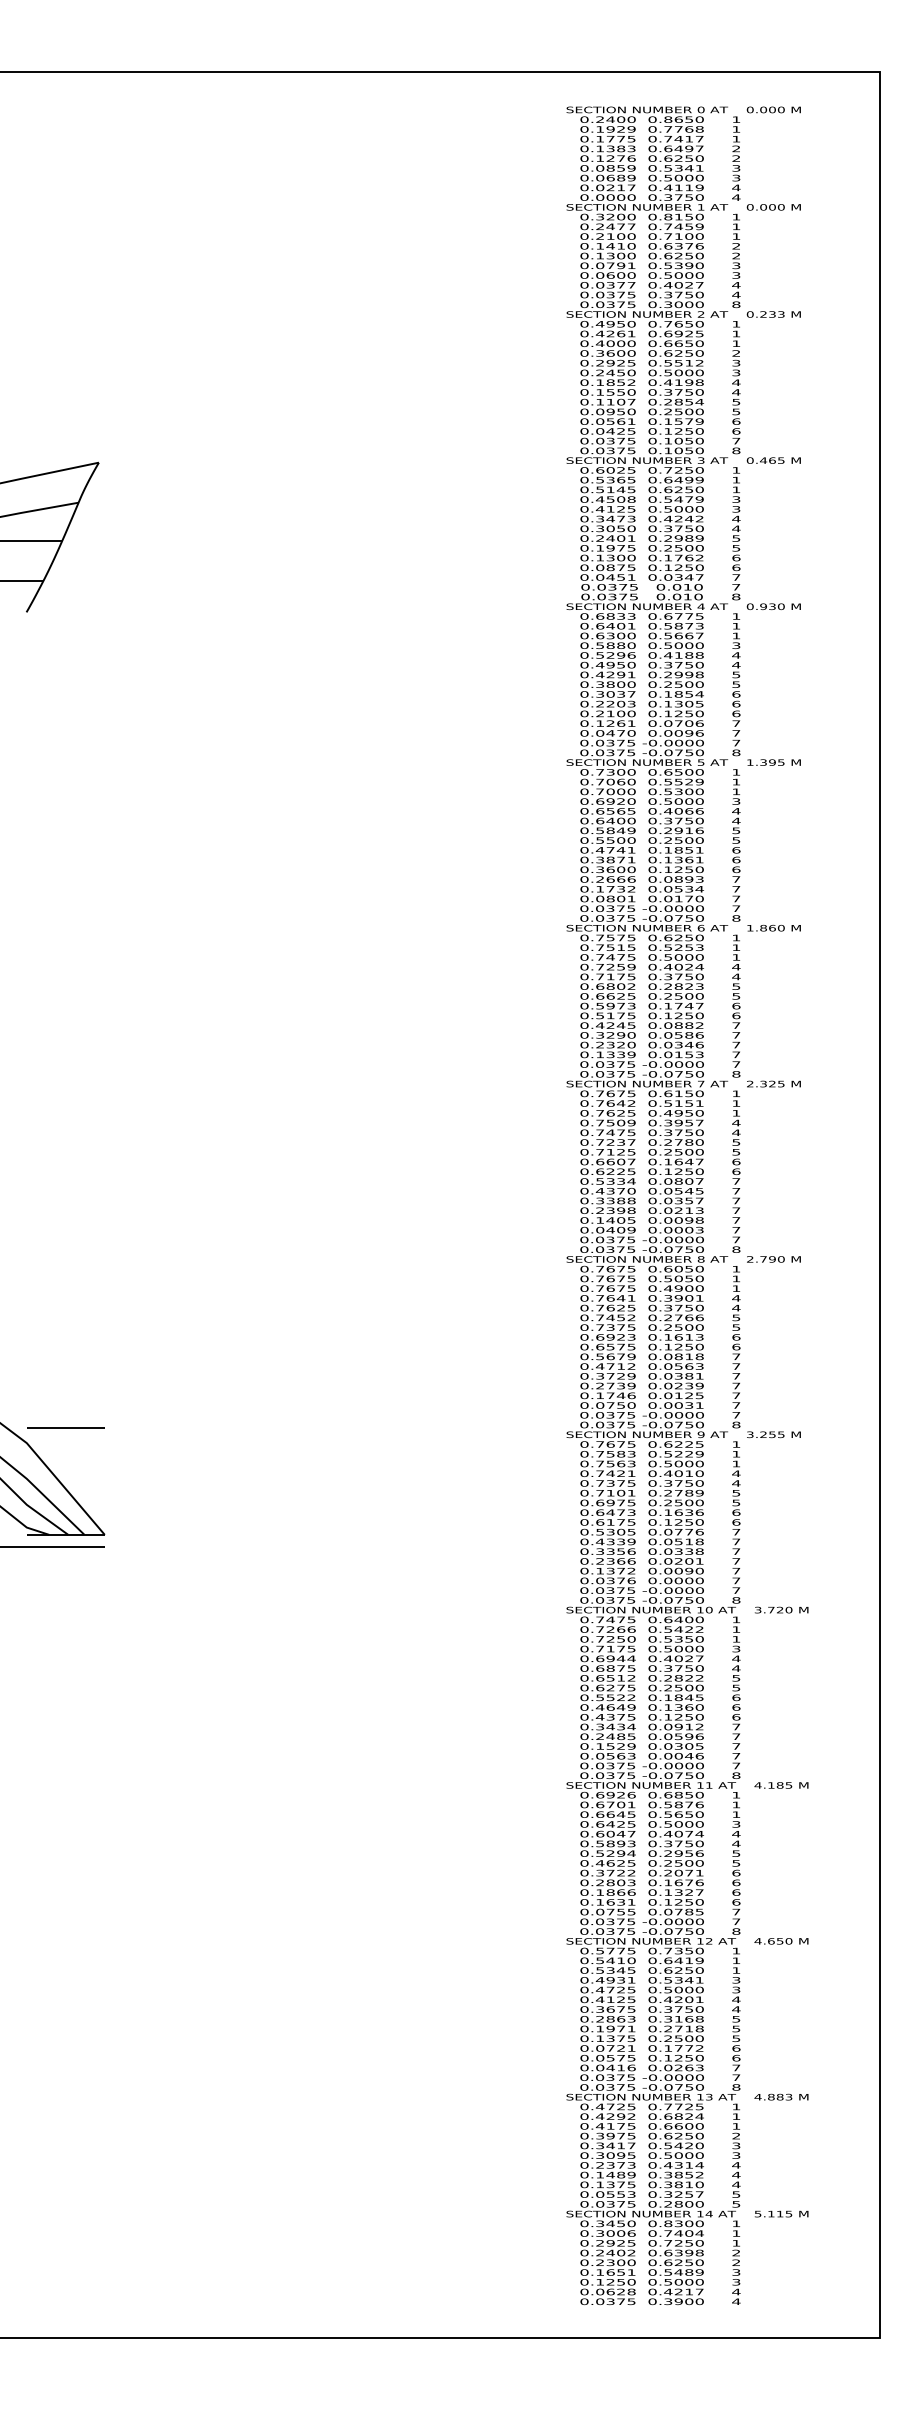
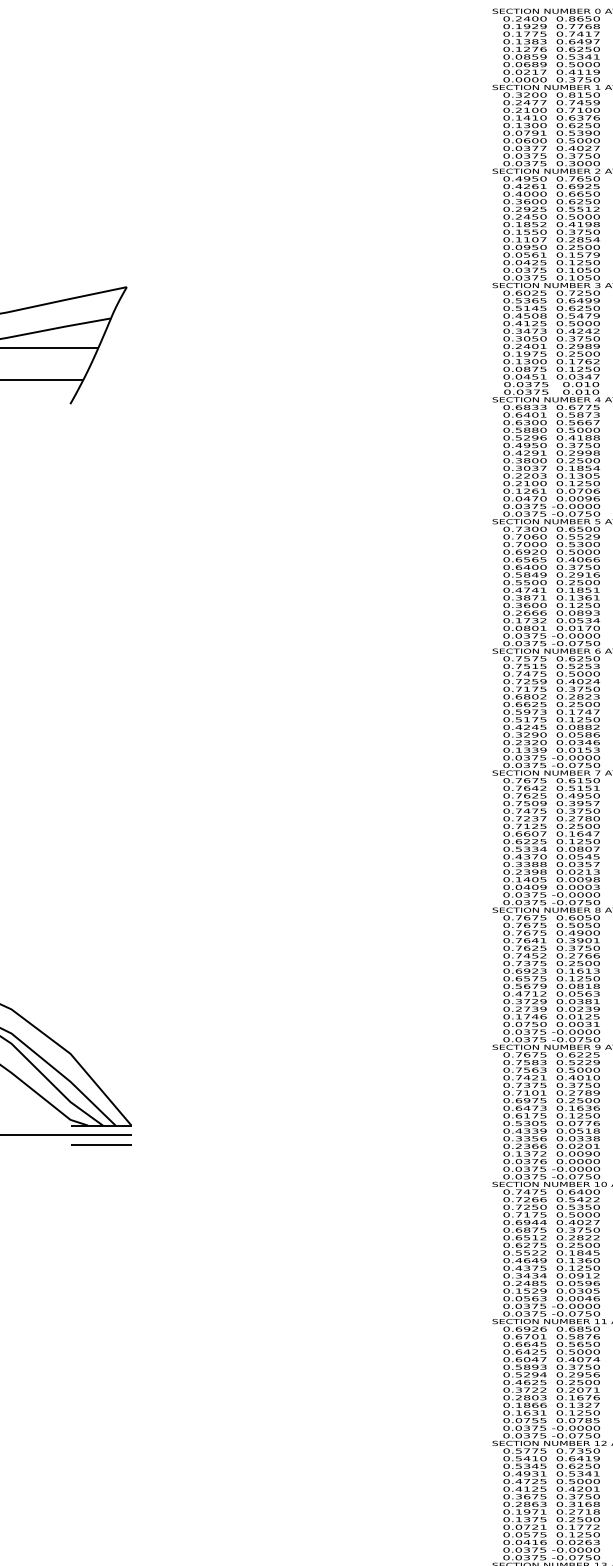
line: (65, 1427) -> (100, 1144), moved

